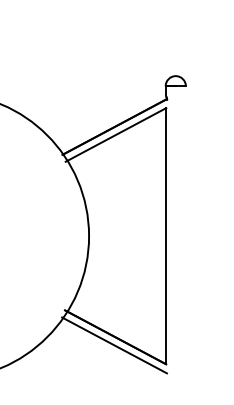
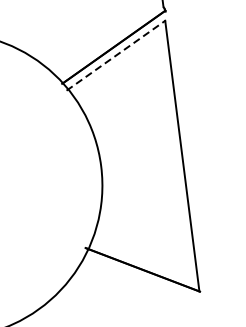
line: (116, 134) -> (116, 55), solid -> dashed
line: (114, 345) -> (142, 278), removed

